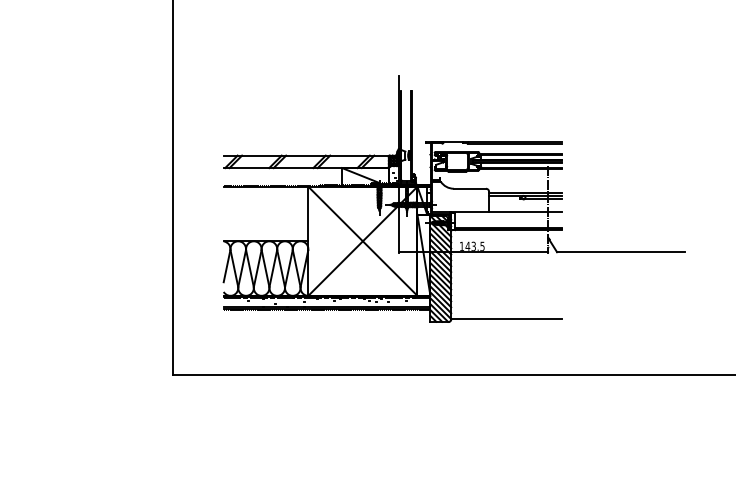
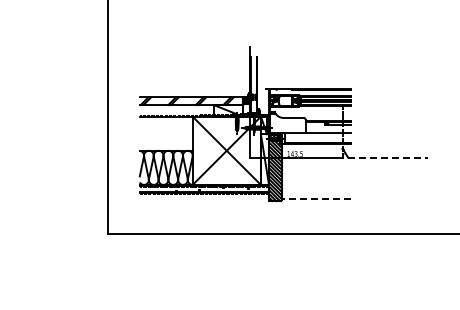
line: (621, 251) -> (388, 157), solid -> dashed
line: (506, 319) -> (316, 199), solid -> dashed

